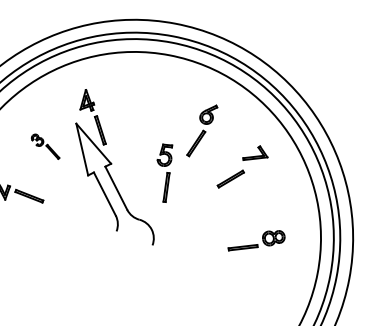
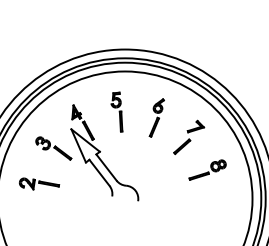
part: (45, 146) -> (53, 148), size x1.67
part: (162, 171) -> (116, 111), moved
part: (256, 240) -> (207, 169), moved

